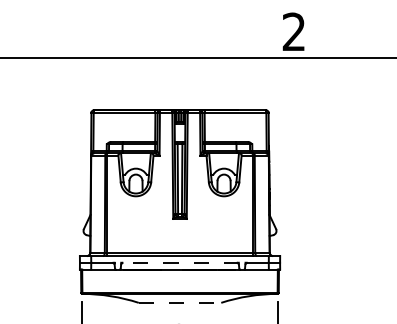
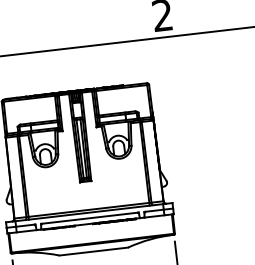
line: (180, 262) -> (90, 217), dashed -> solid
line: (180, 302) -> (94, 251), dashed -> solid

